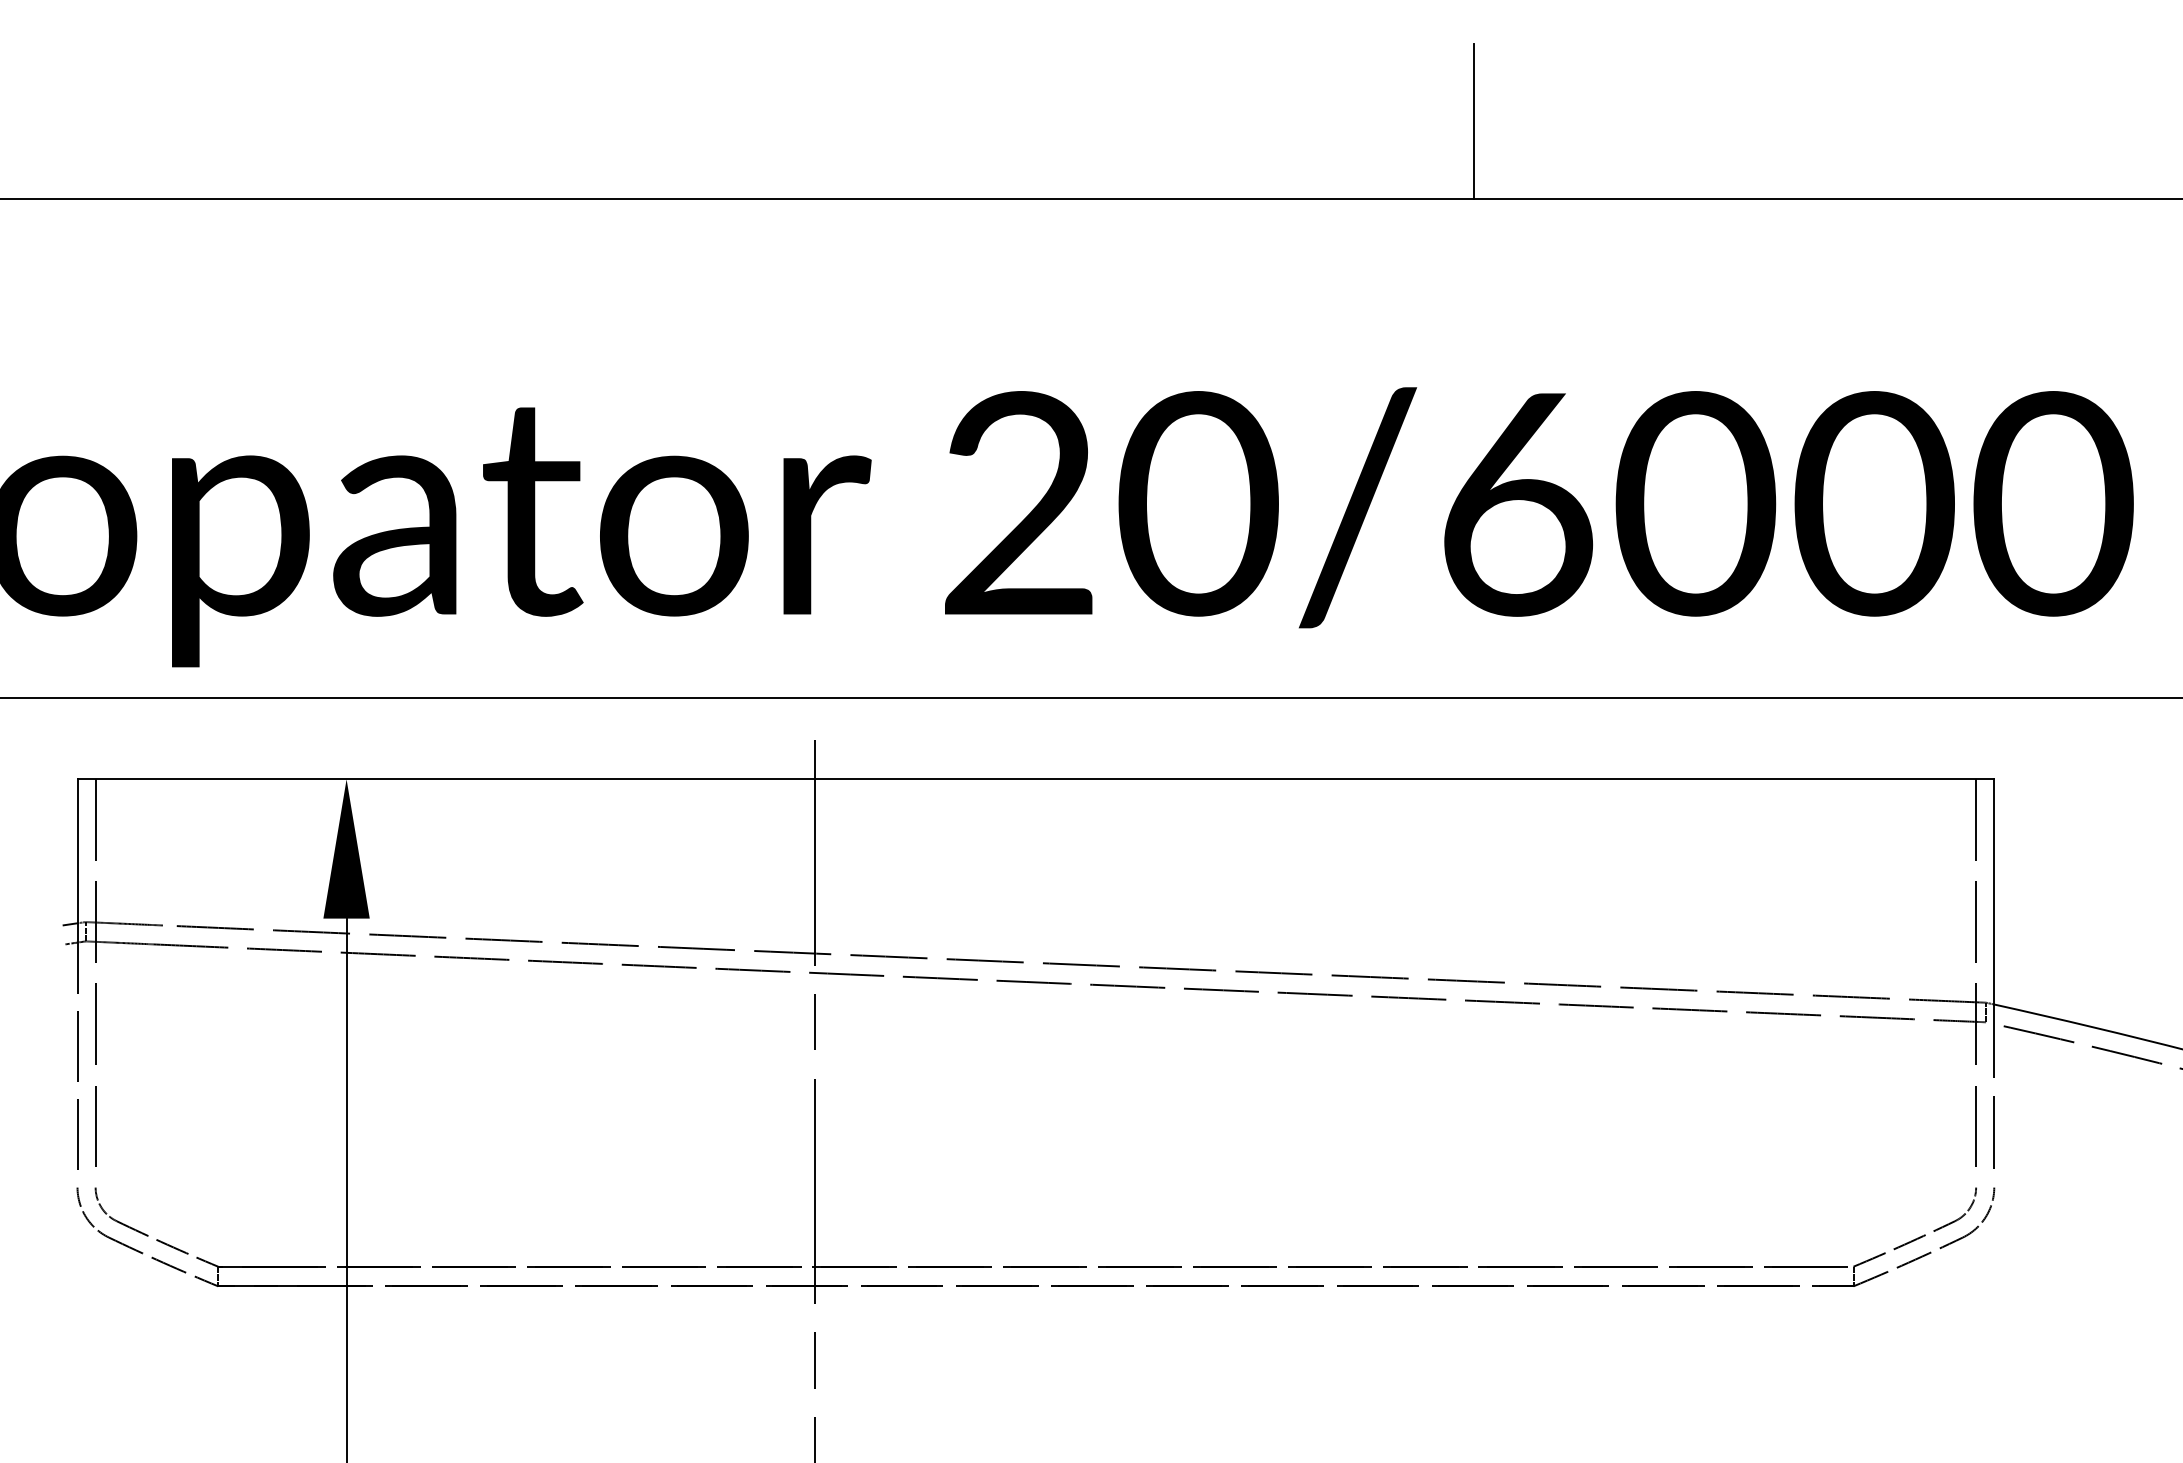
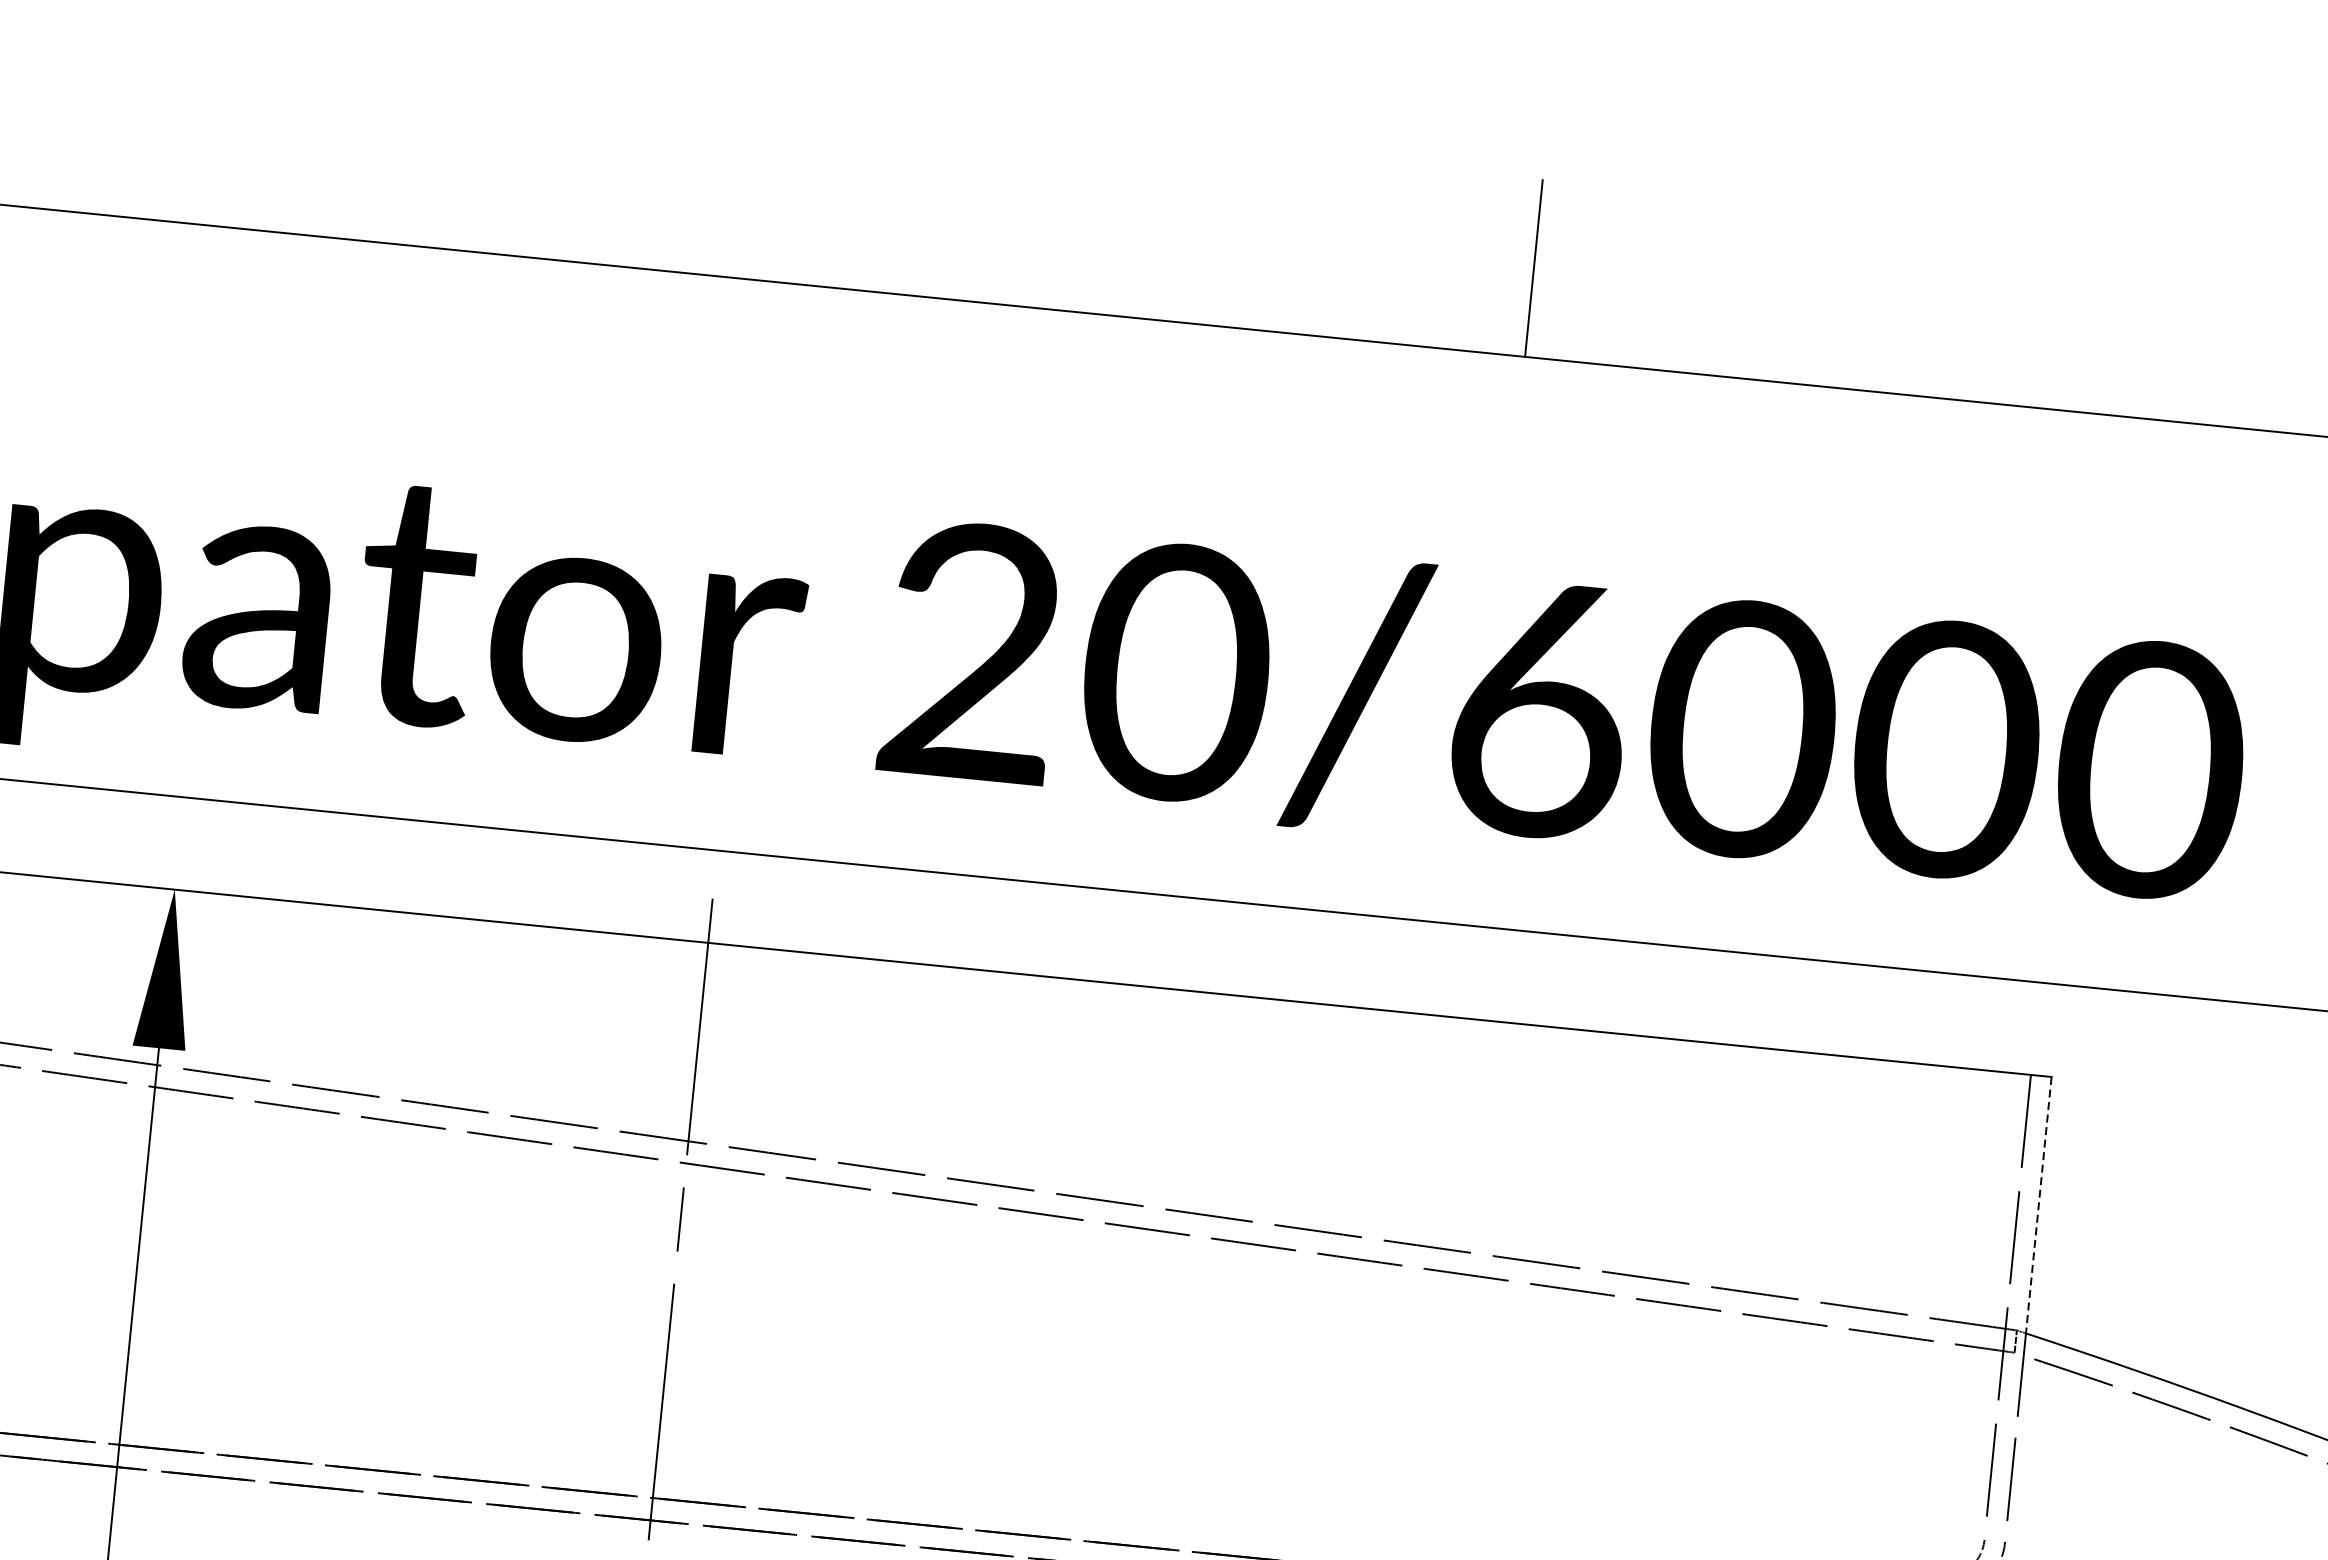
line: (1994, 891) -> (2039, 1204), solid -> dashed

